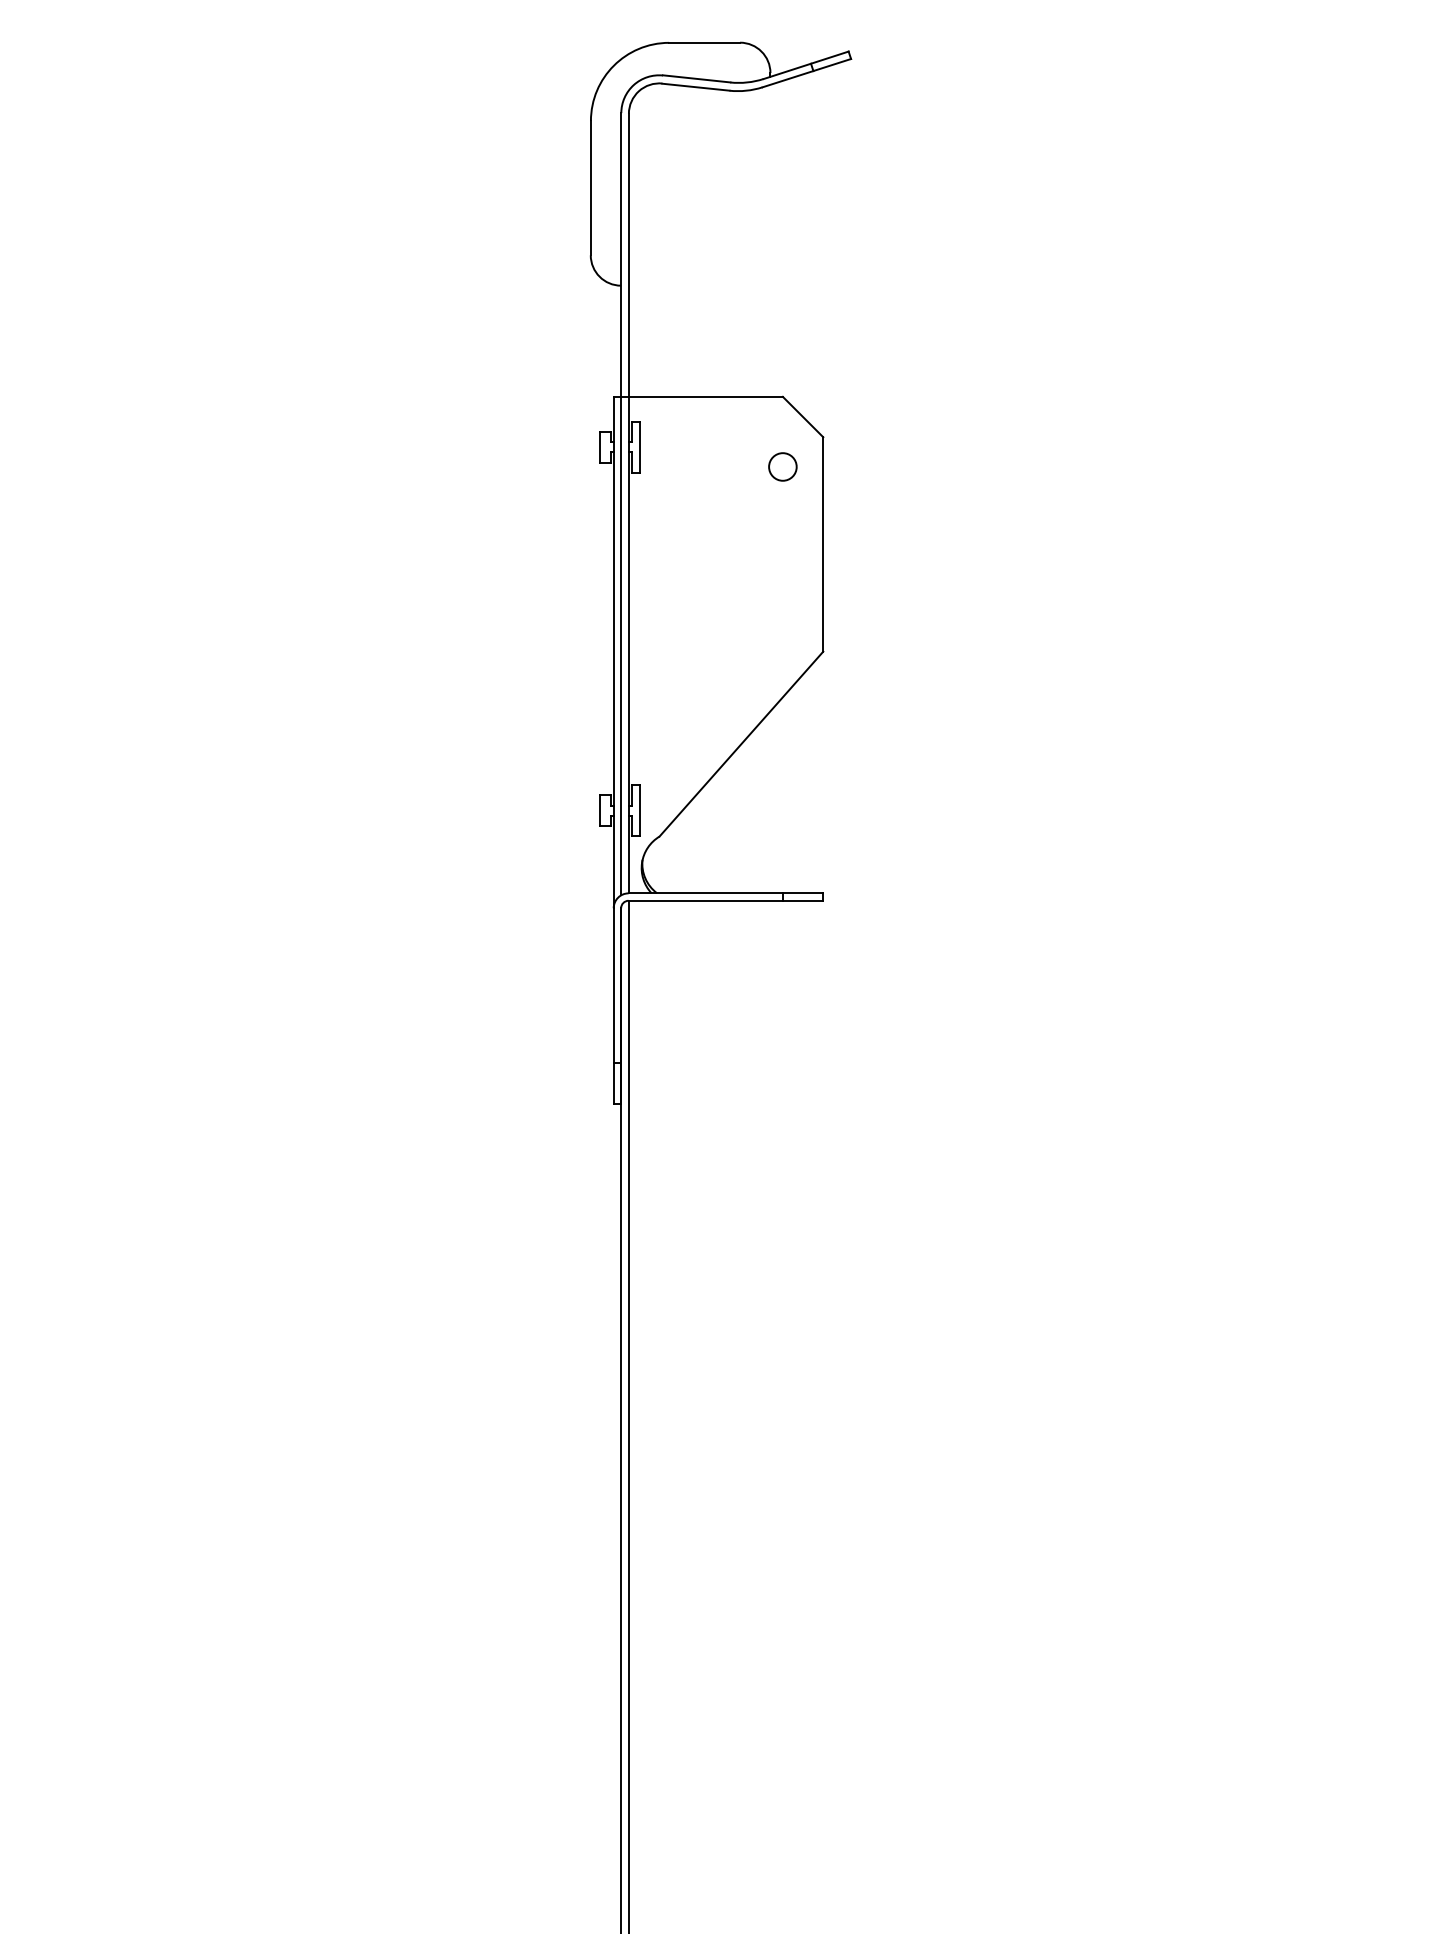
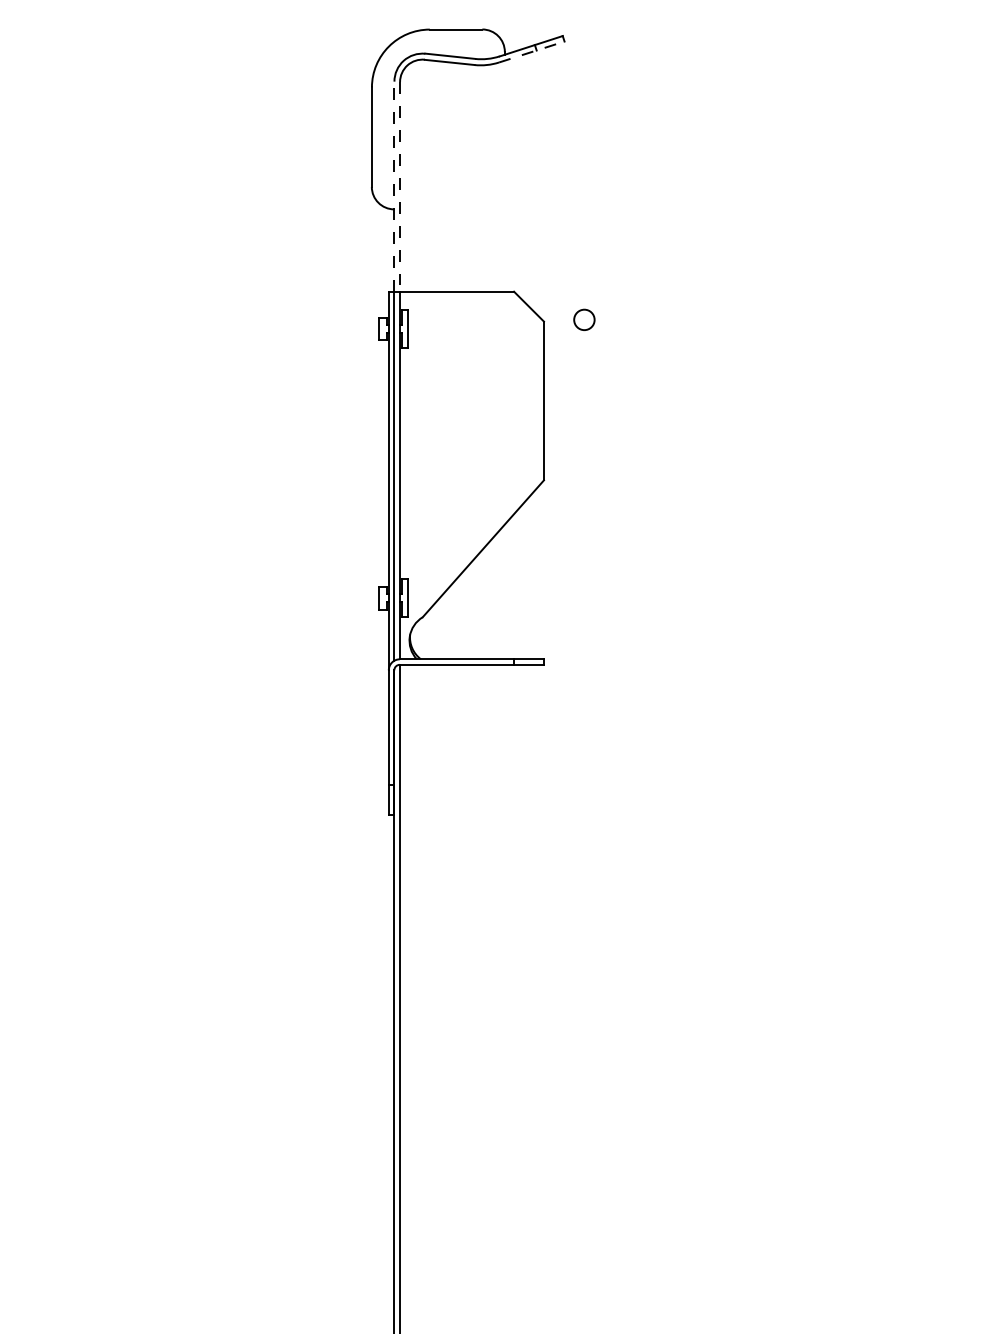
line: (807, 73) -> (532, 52), solid -> dashed
line: (621, 255) -> (394, 187), solid -> dashed
line: (628, 255) -> (399, 187), solid -> dashed
circle: (782, 466) -> (584, 319), moved

